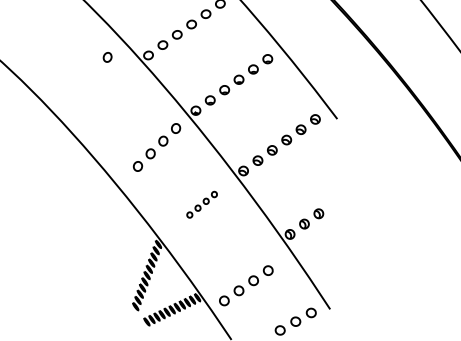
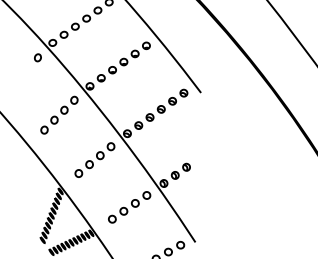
part: (107, 57) -> (37, 57), moved
part: (201, 204) -> (94, 160), size x1.67
part: (246, 285) -> (129, 207), moved

